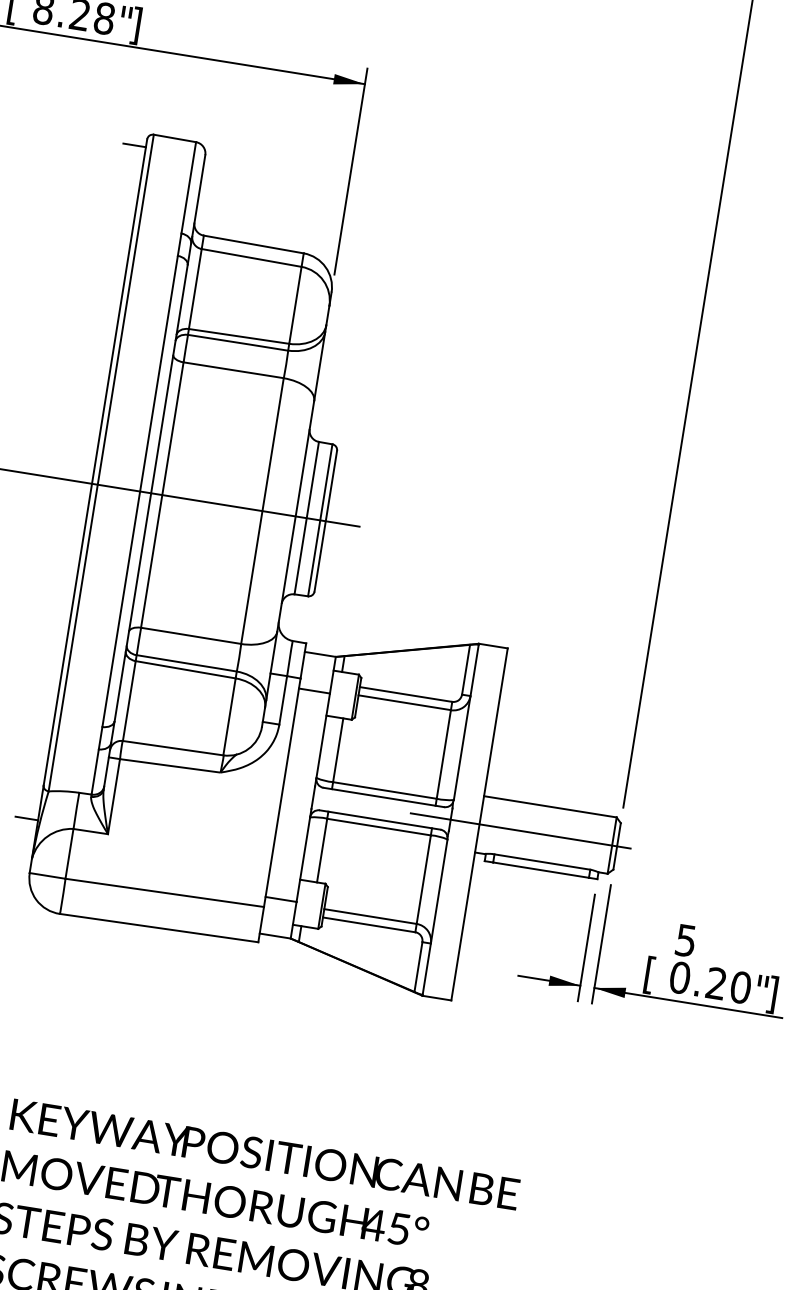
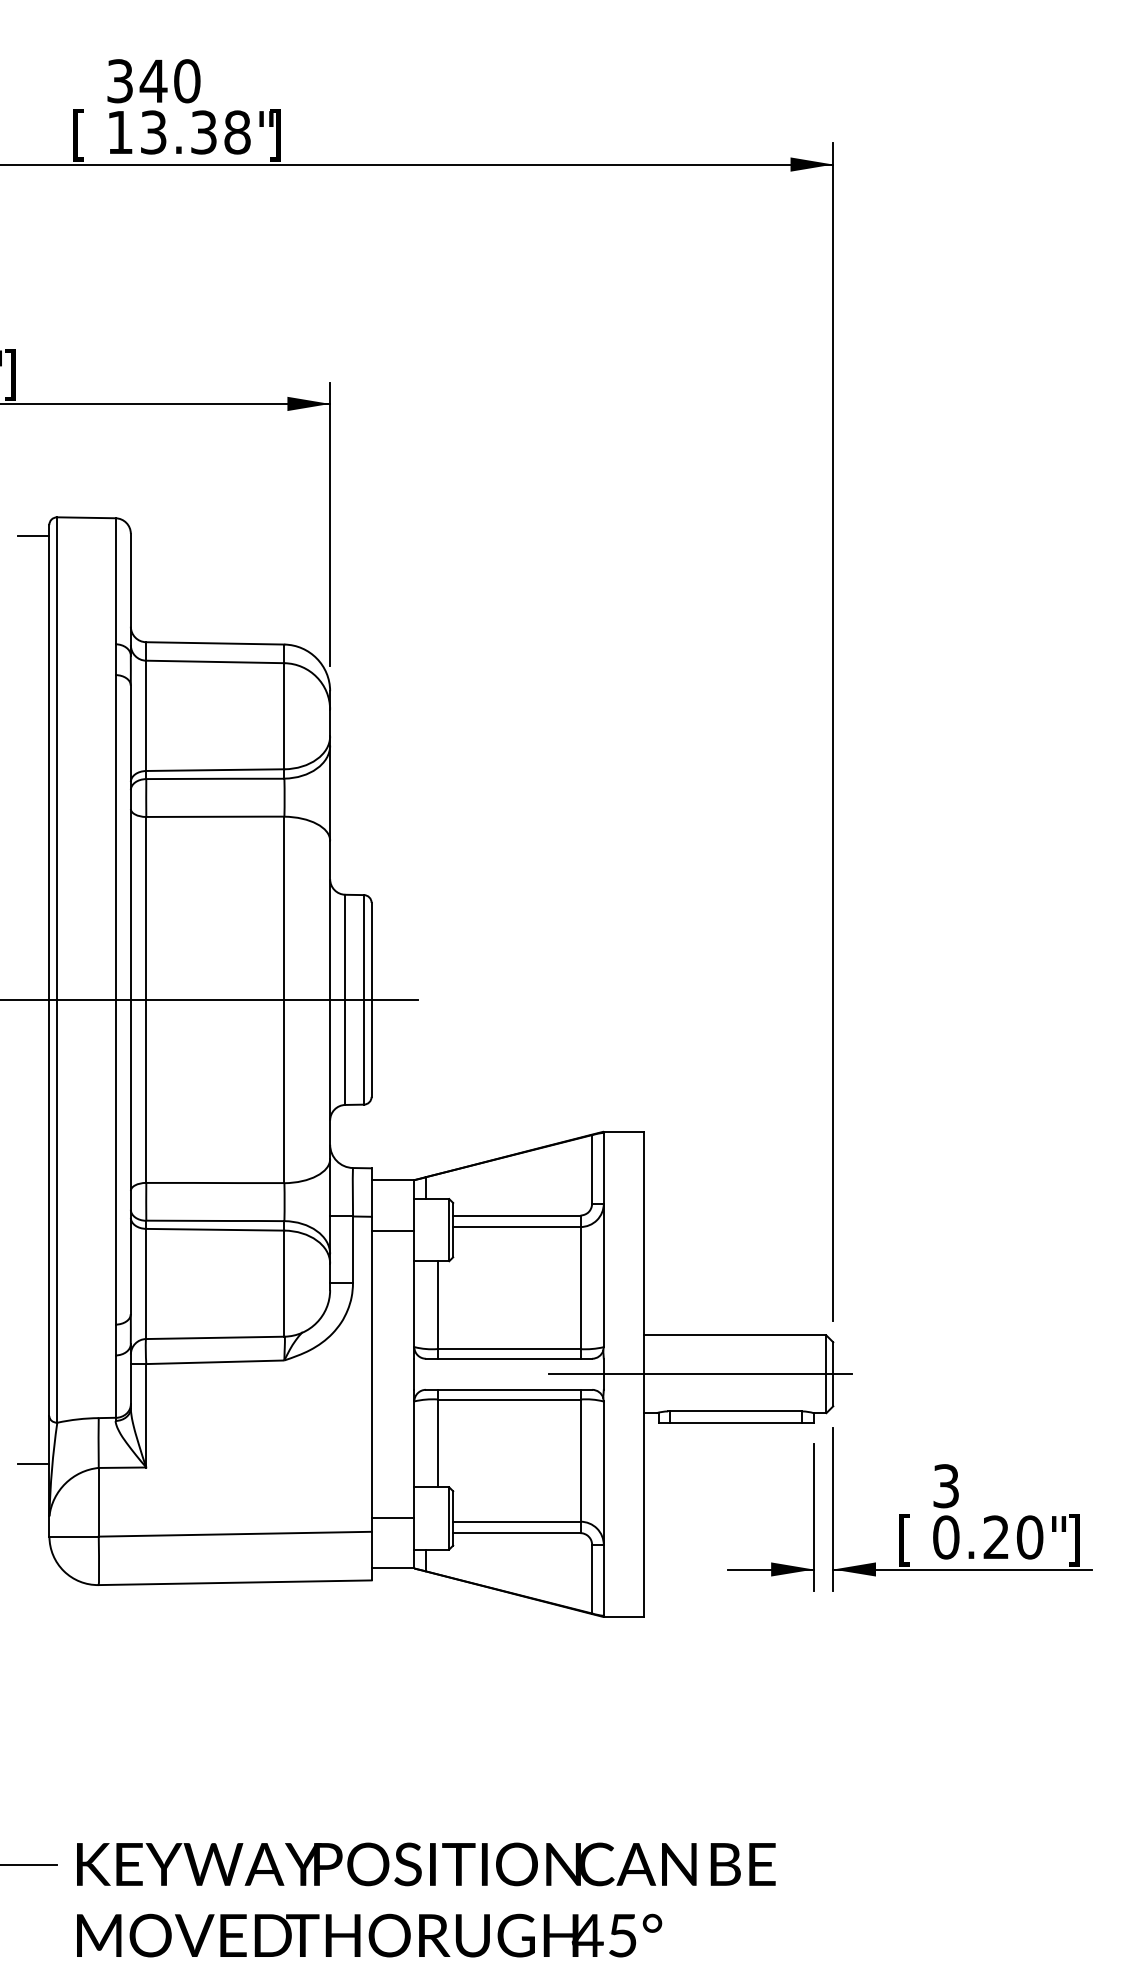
text: (686, 940) -> (946, 1485), 5 -> 3

